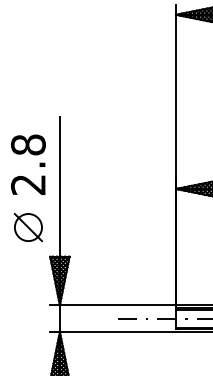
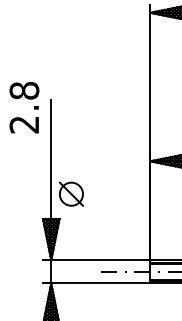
text: (28, 164) -> (24, 107), moved
part: (28, 226) -> (71, 193), moved

